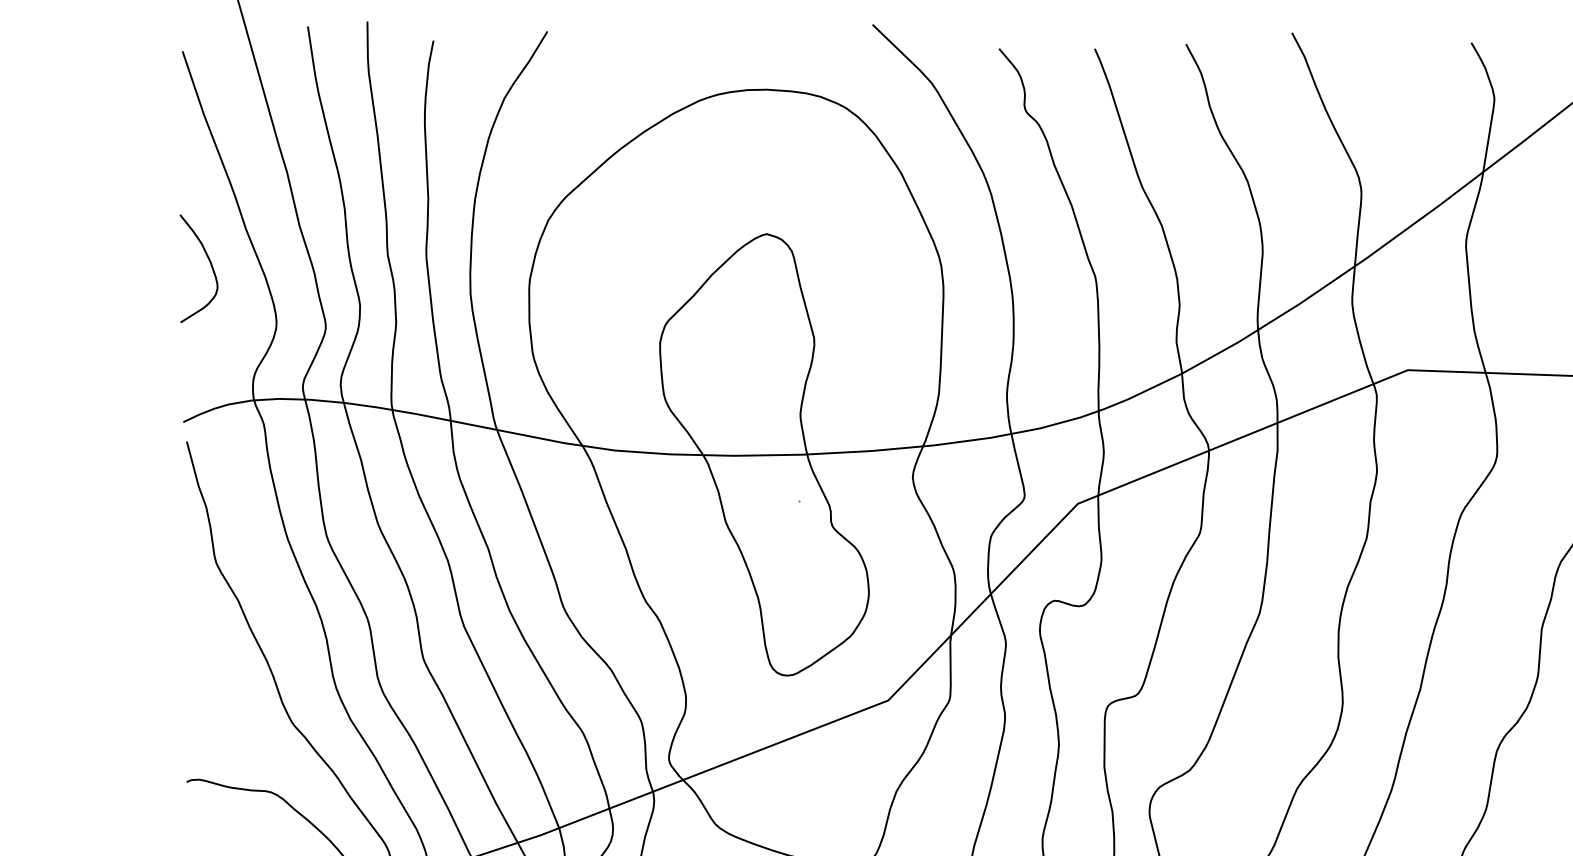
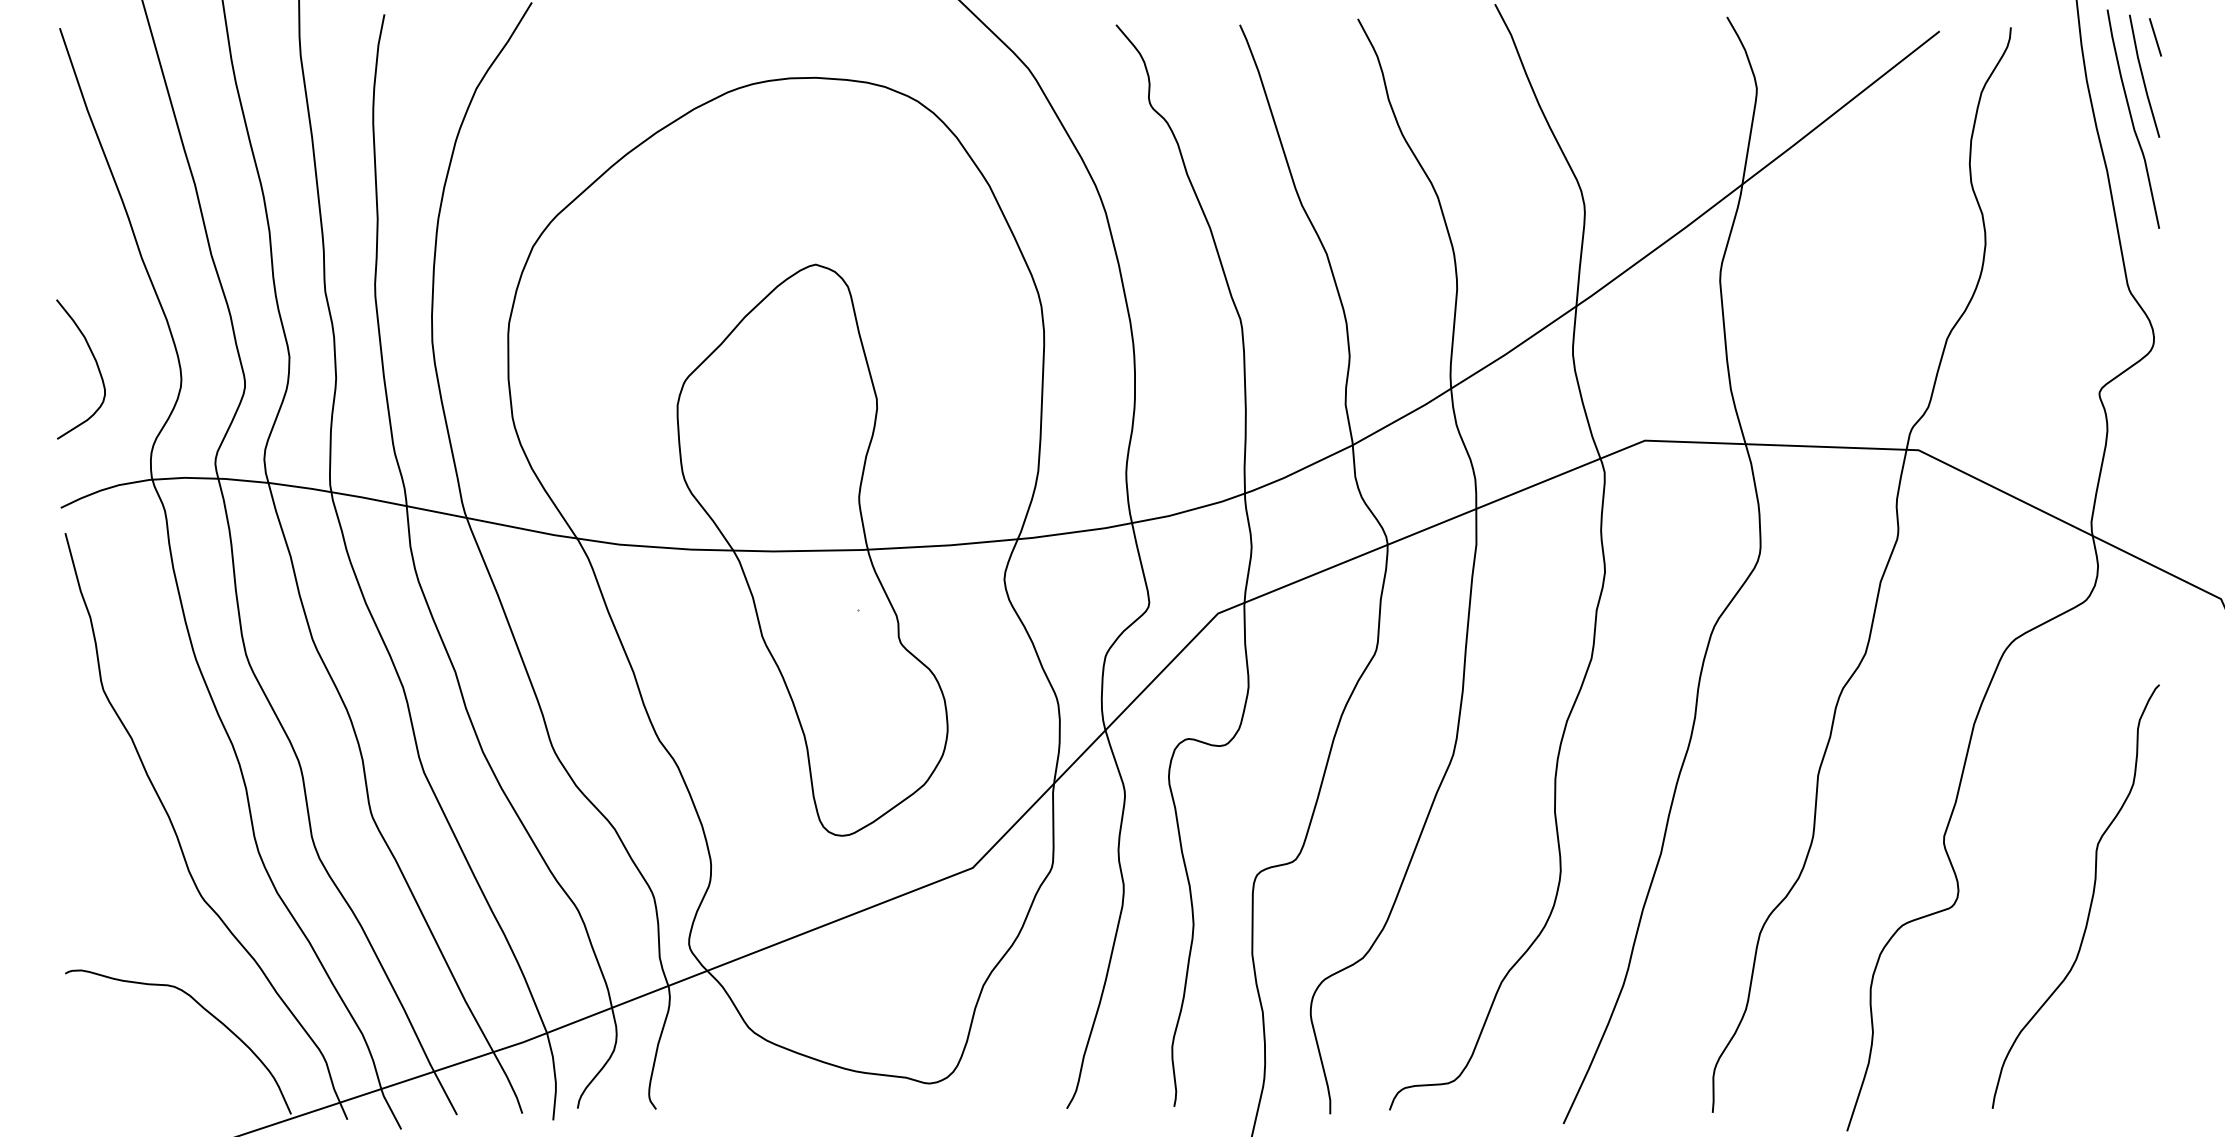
curve: (210, 265) -> (96, 365), moved

